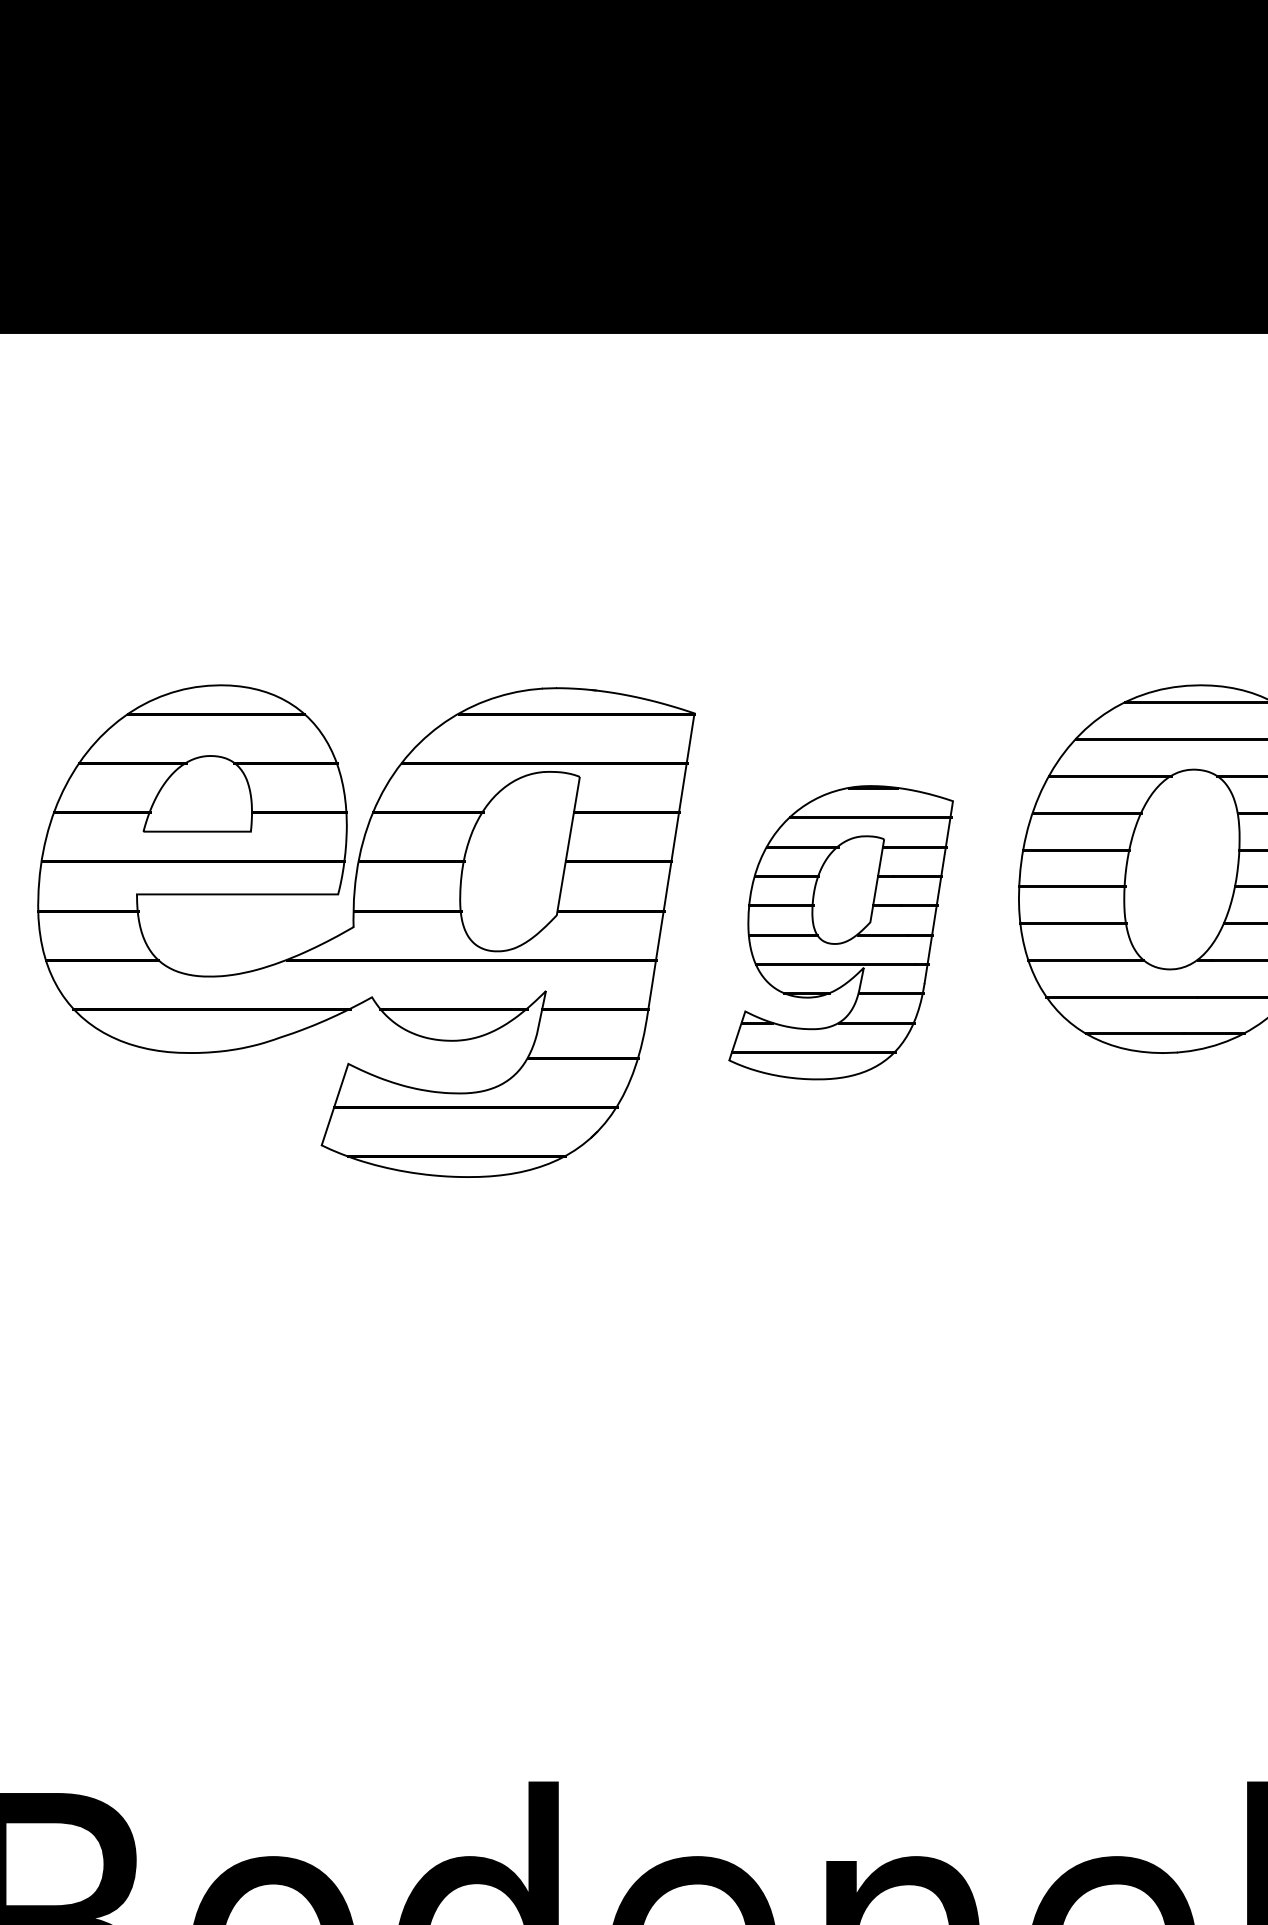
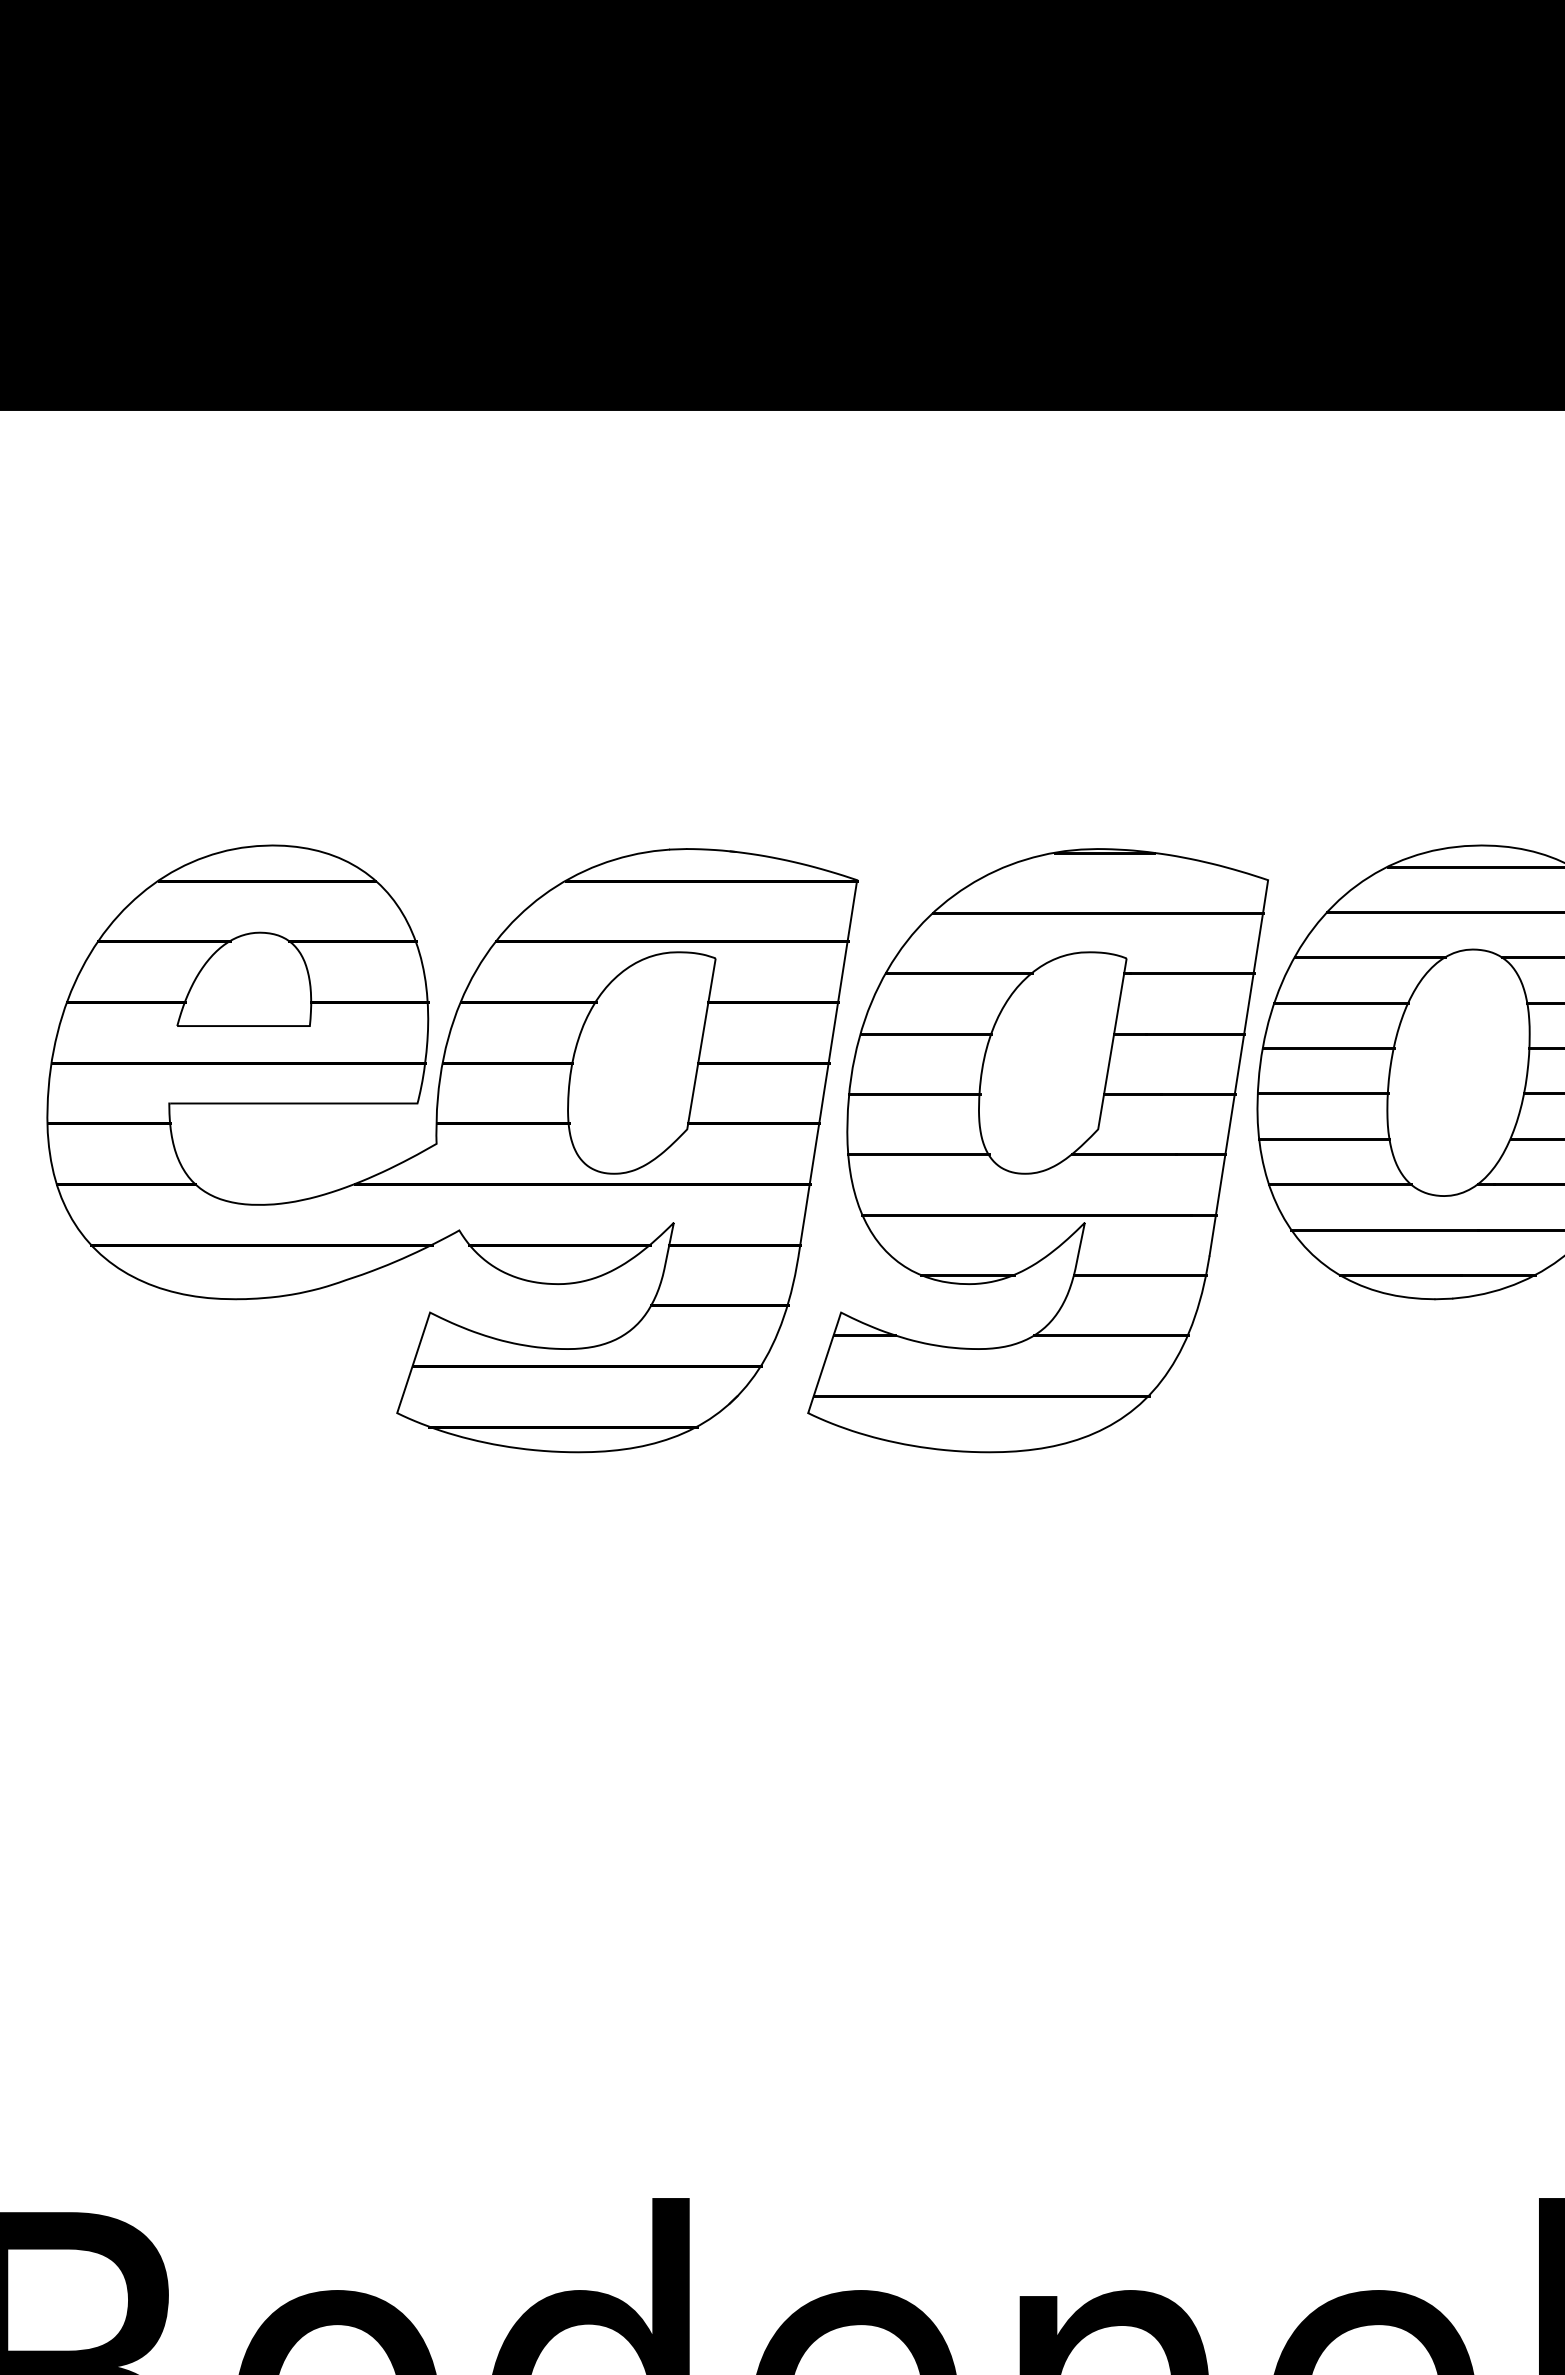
part: (840, 932) -> (1037, 1150), size x1.67

